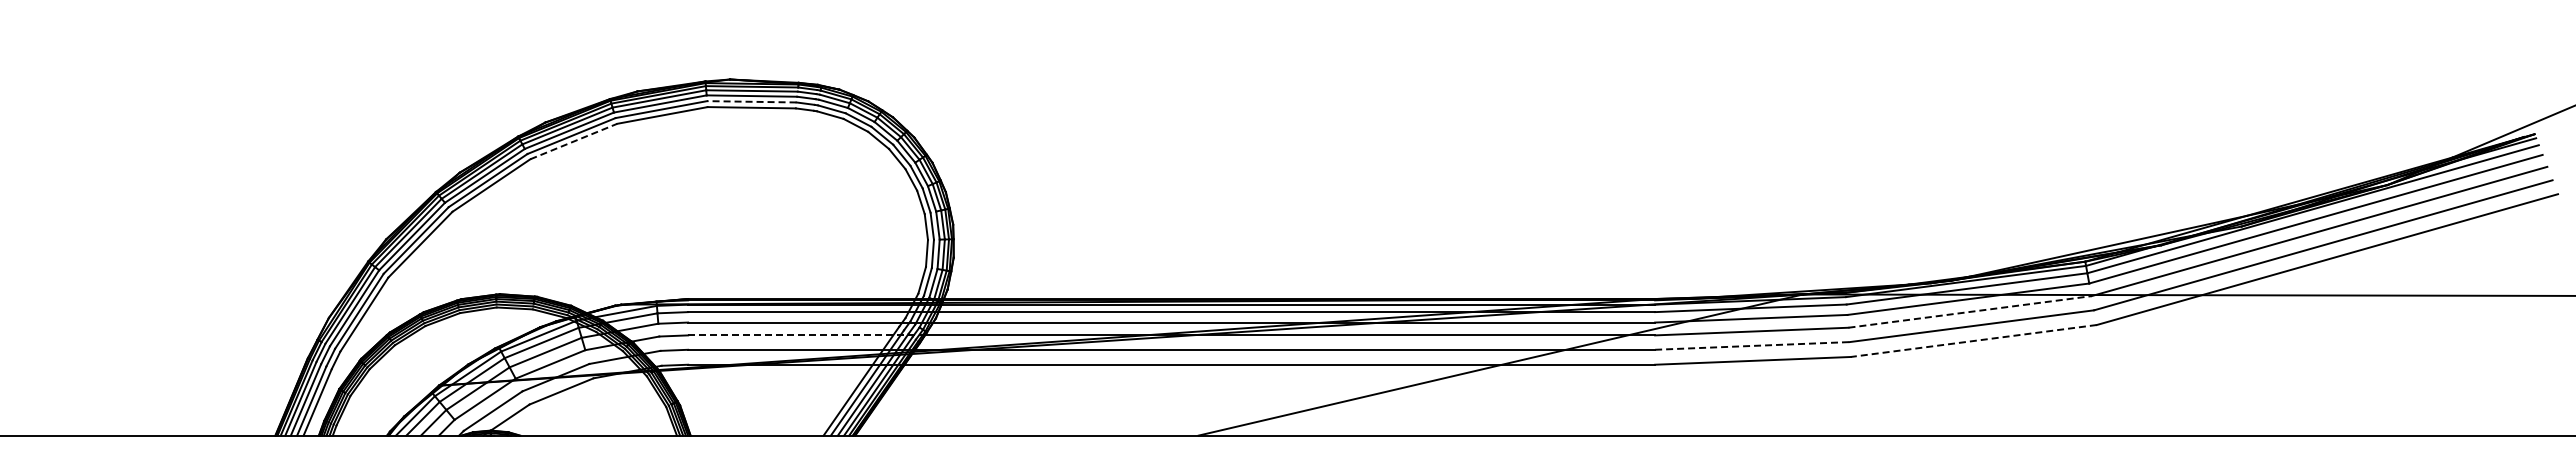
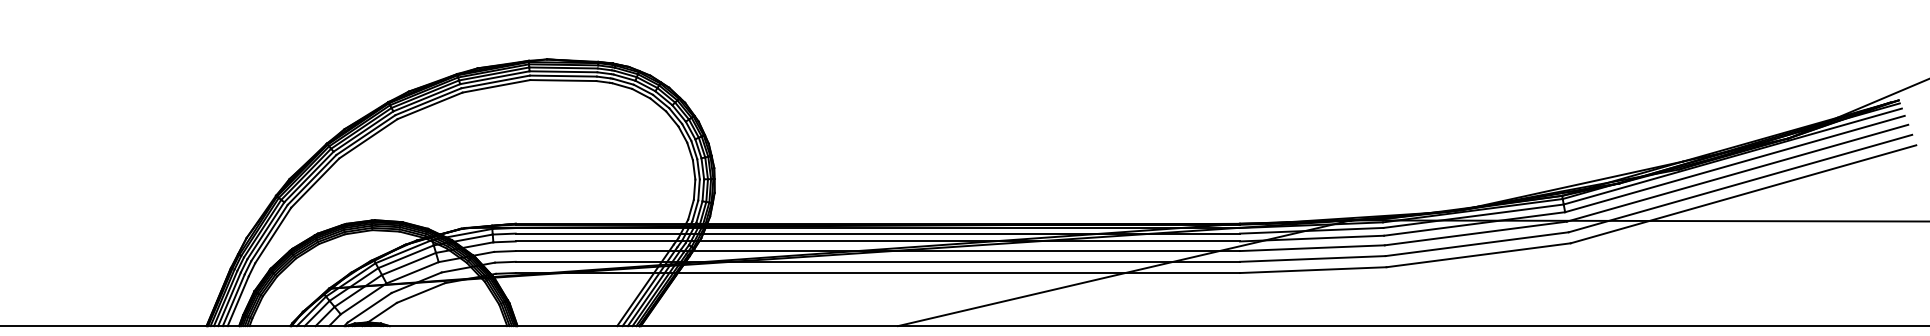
line: (751, 101) -> (563, 75), dashed -> solid
line: (573, 141) -> (429, 105), dashed -> solid
line: (1970, 311) -> (1476, 233), dashed -> solid
line: (807, 335) -> (605, 251), dashed -> solid
line: (1973, 341) -> (1478, 255), dashed -> solid
line: (1752, 345) -> (1312, 258), dashed -> solid

